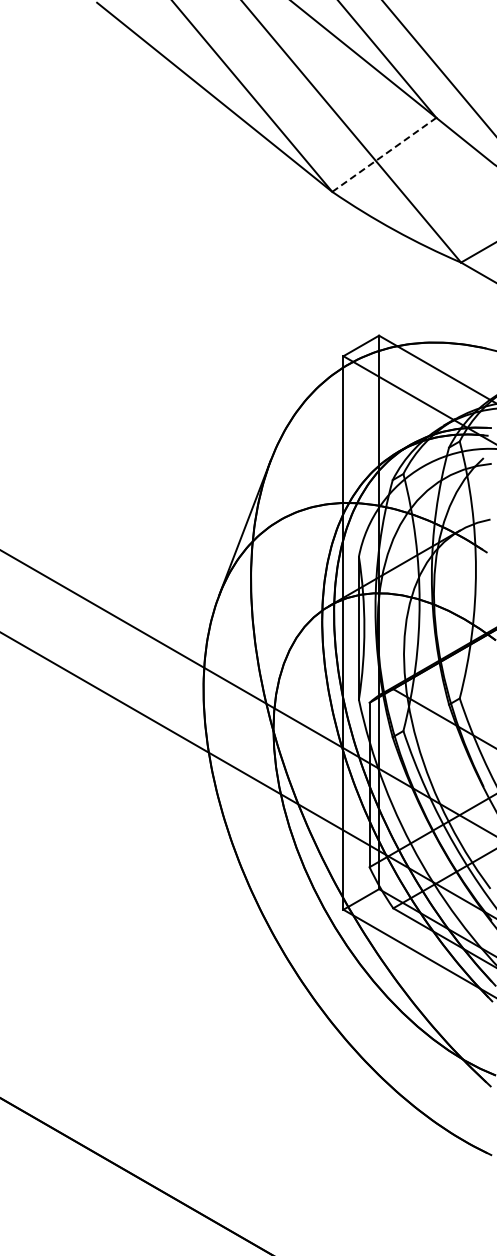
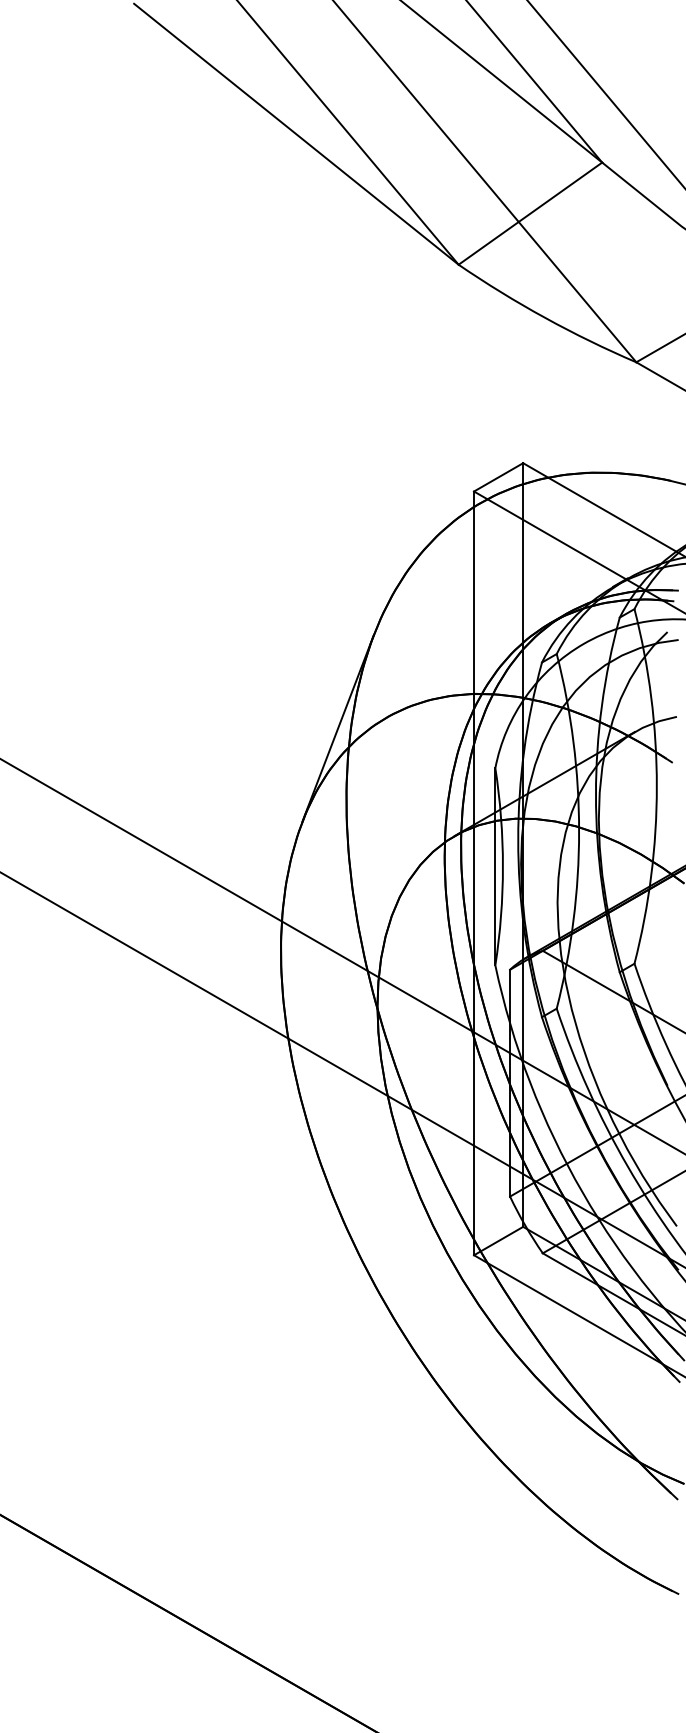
line: (384, 154) -> (530, 213), dashed -> solid

